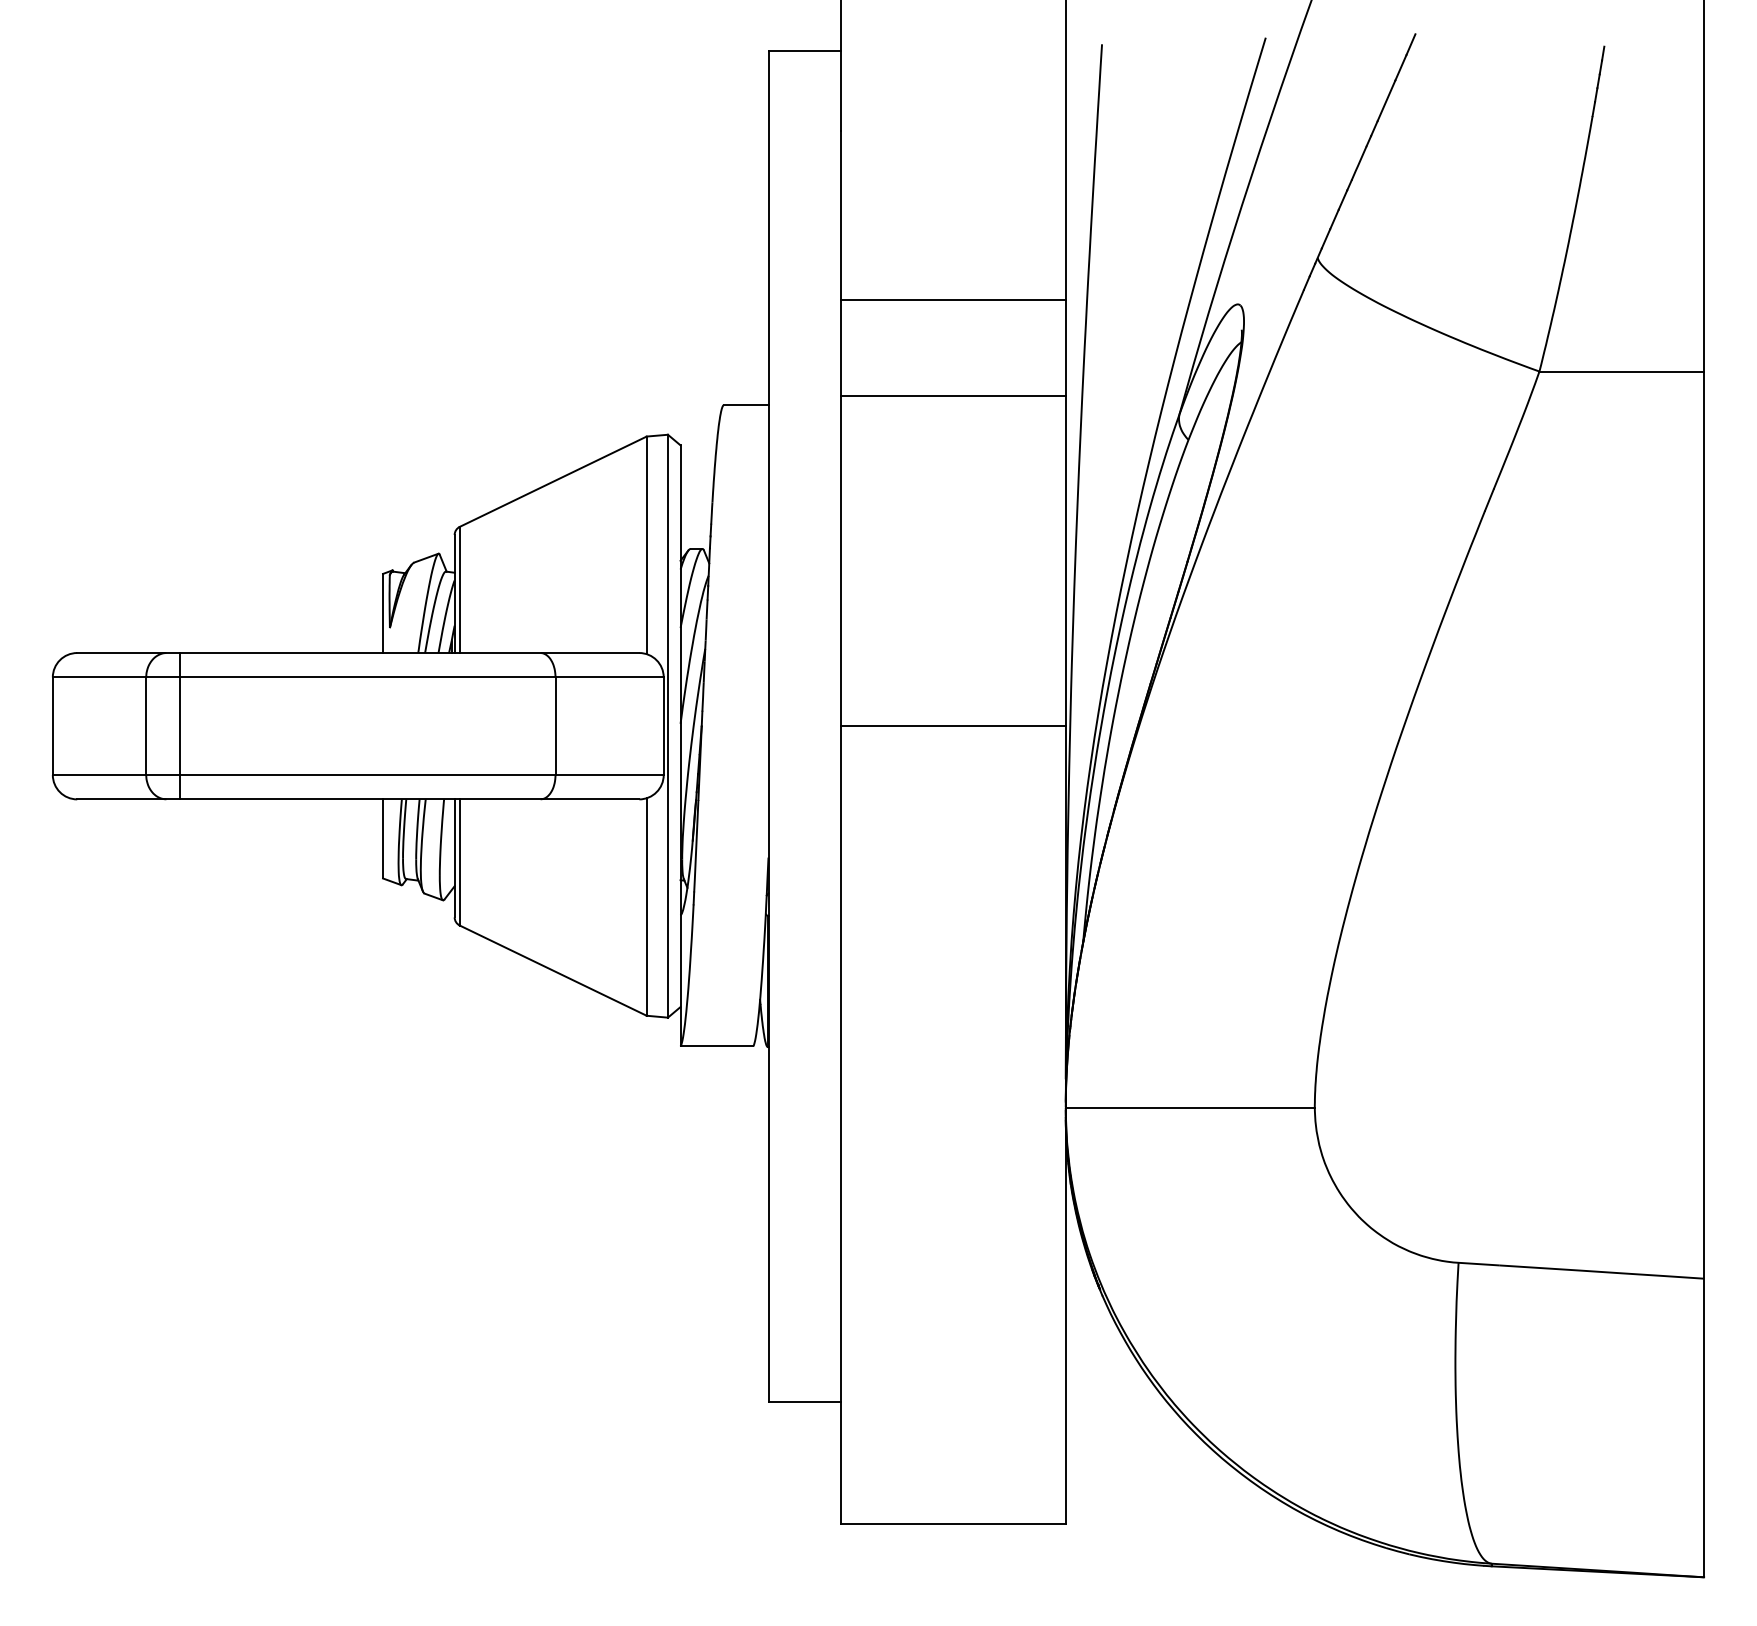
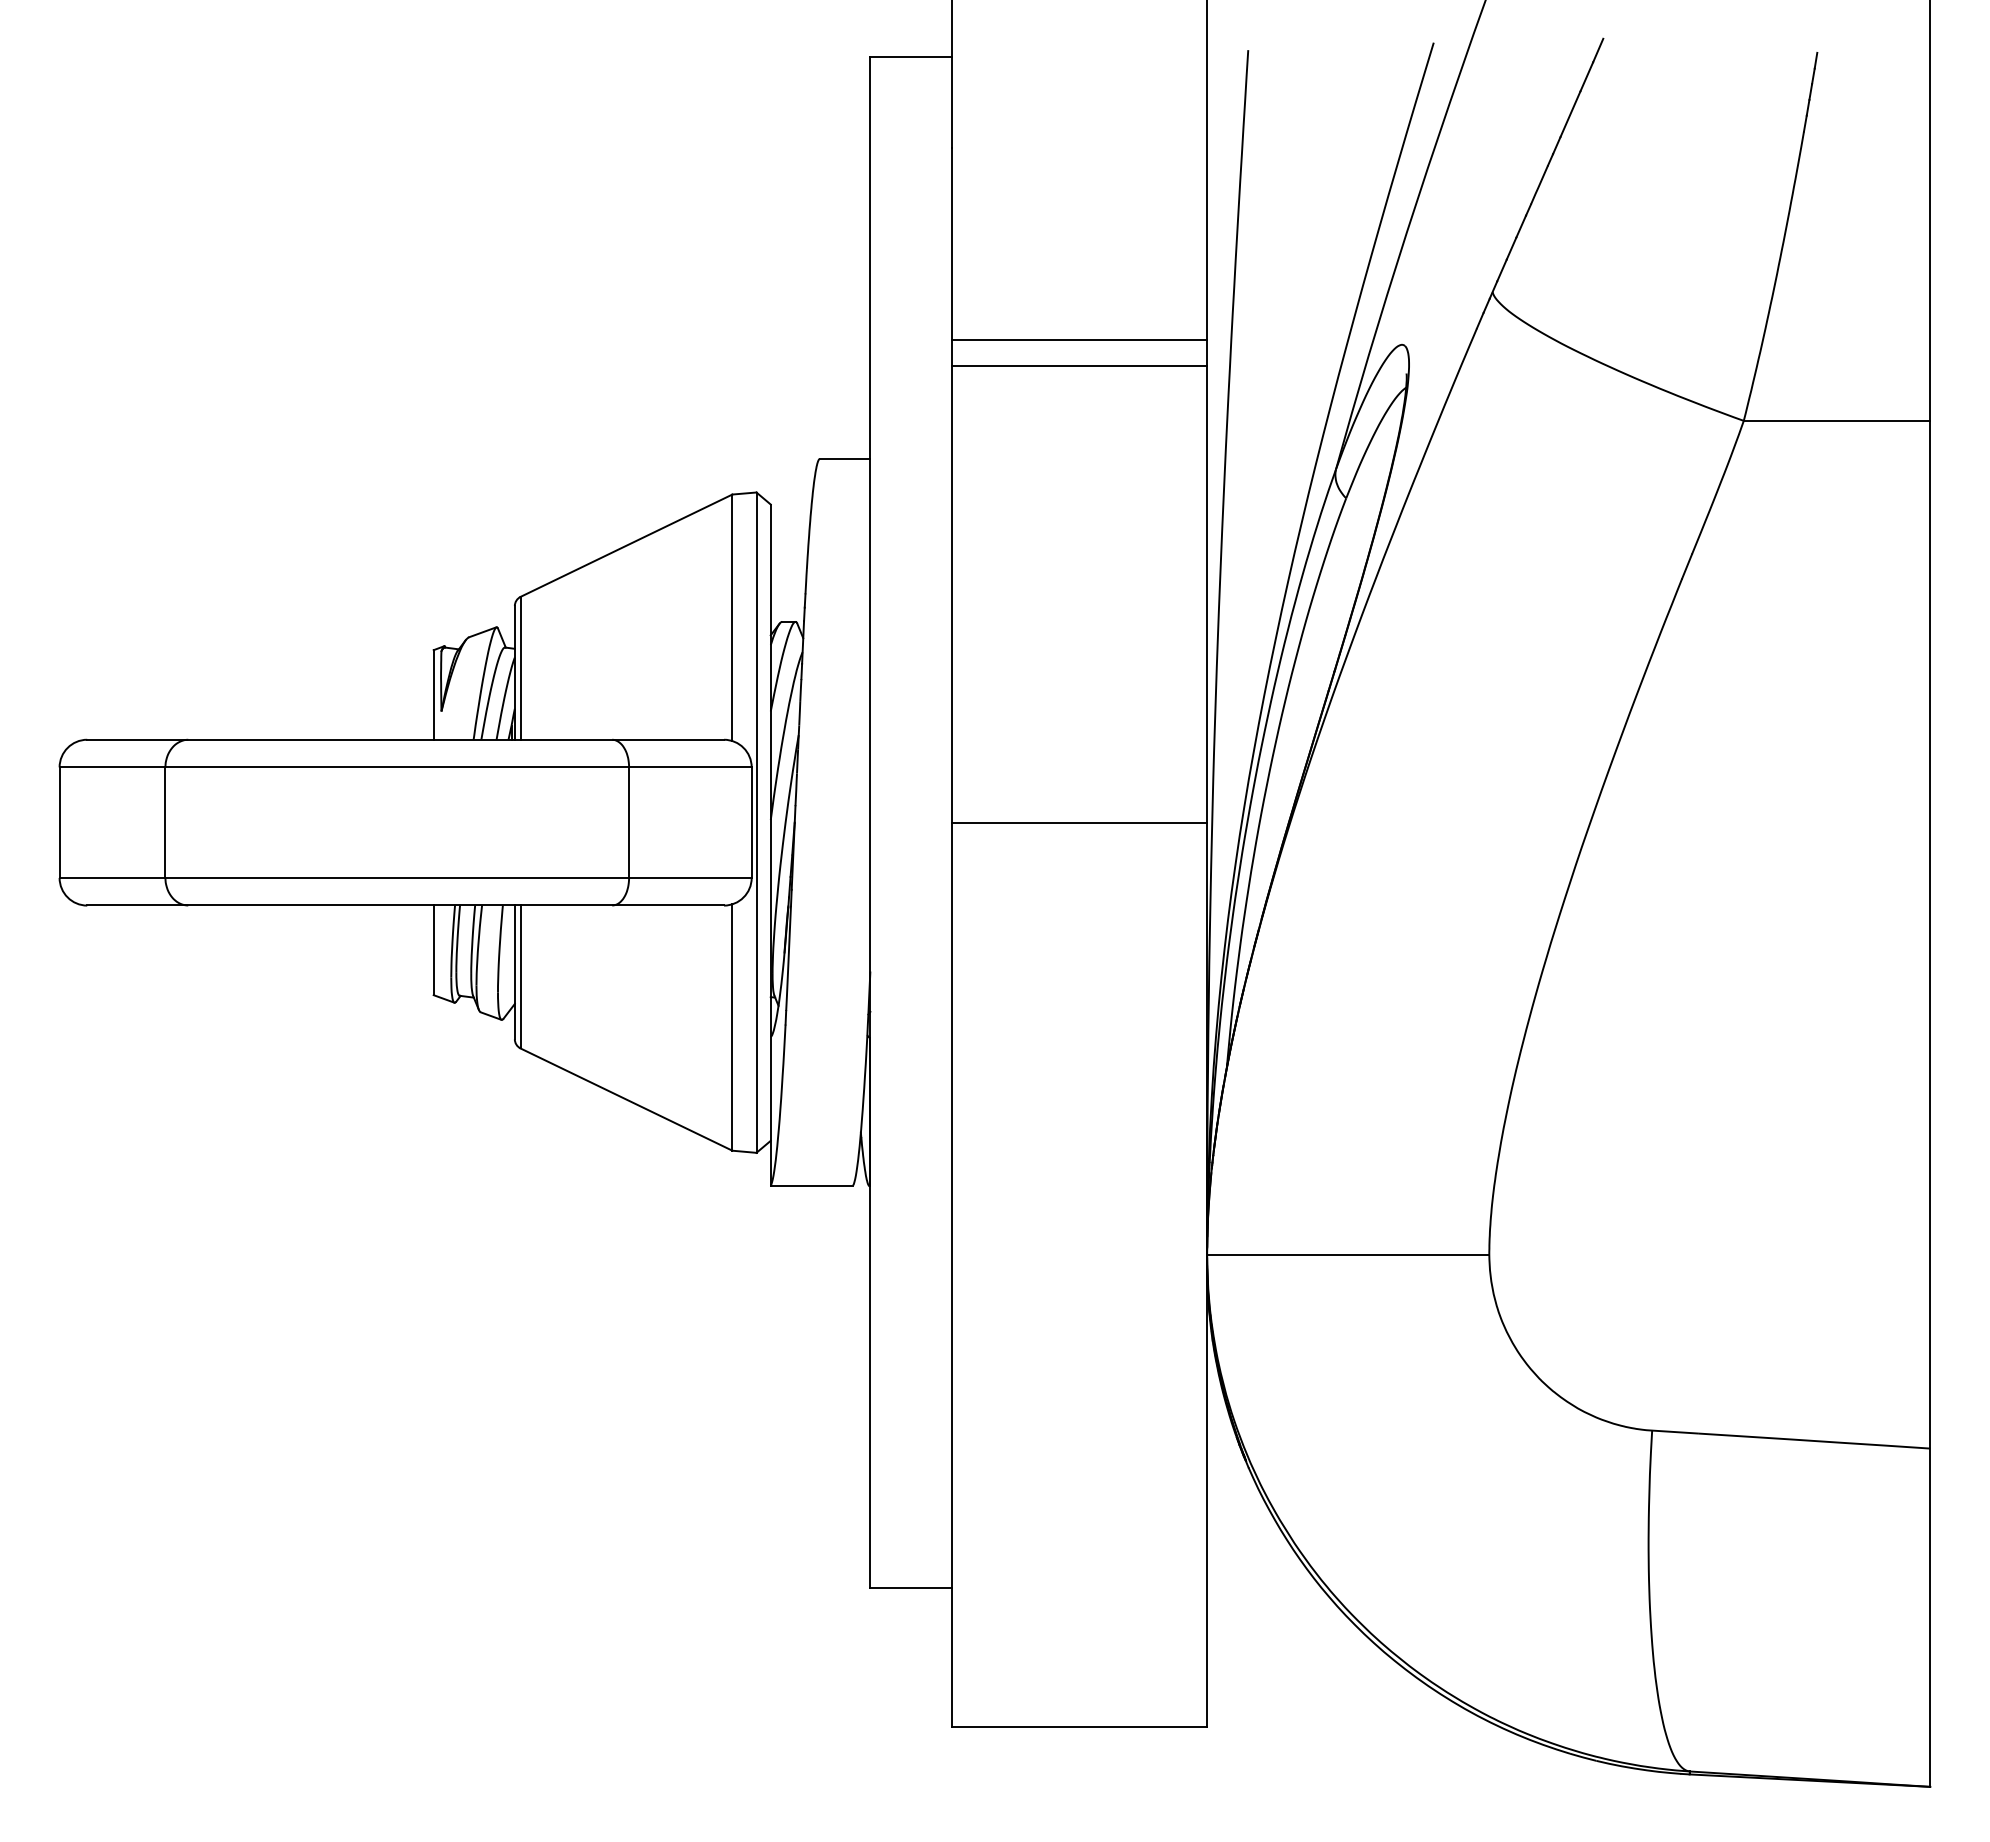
line: (953, 395) -> (1079, 366), moved
line: (179, 726) -> (203, 822), removed

